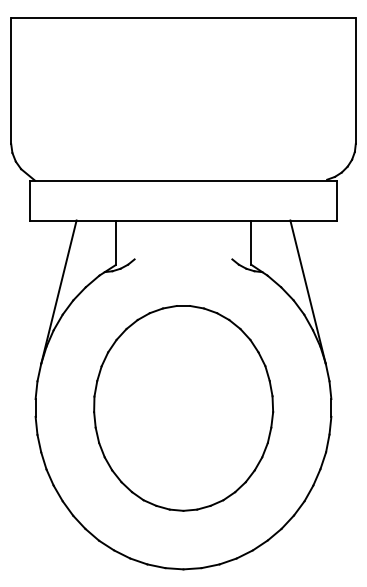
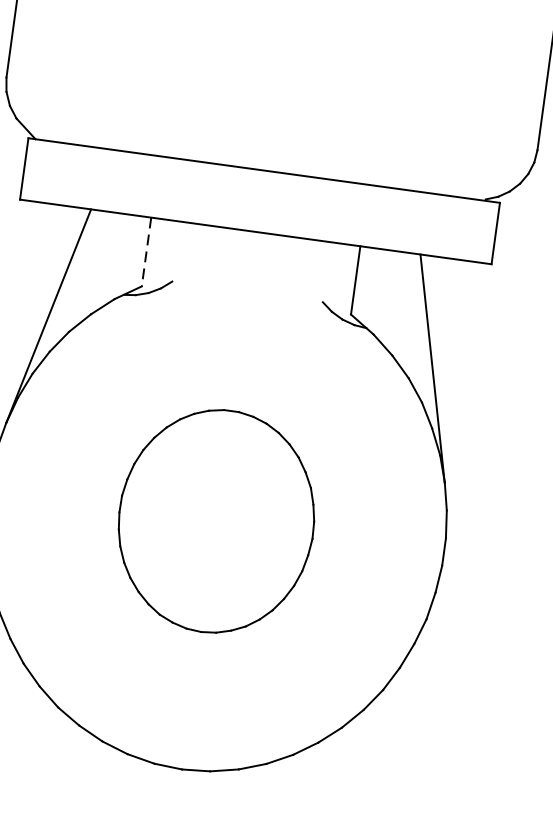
line: (115, 243) -> (146, 253), solid -> dashed
part: (183, 408) -> (216, 521), size x0.7

